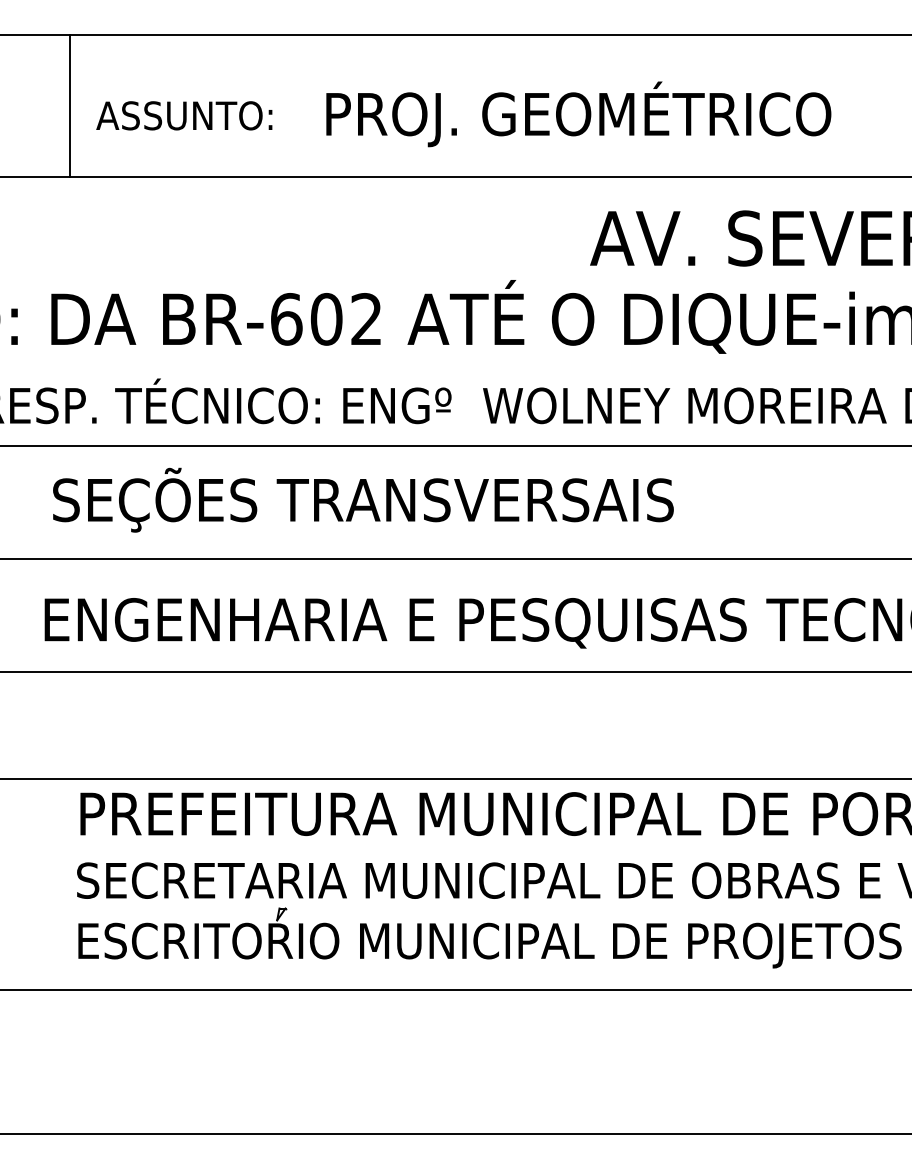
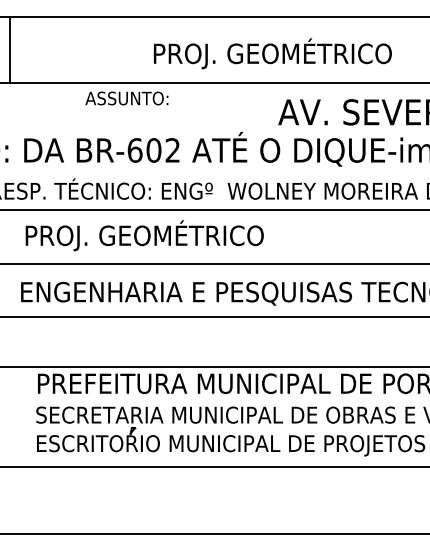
line: (71, 105) -> (10, 49), moved
text: (183, 115) -> (126, 98), moved
text: (363, 499) -> (171, 235), SEÇÕES TRANSVERSAIS -> PROJ. GEOMÉTRICO

